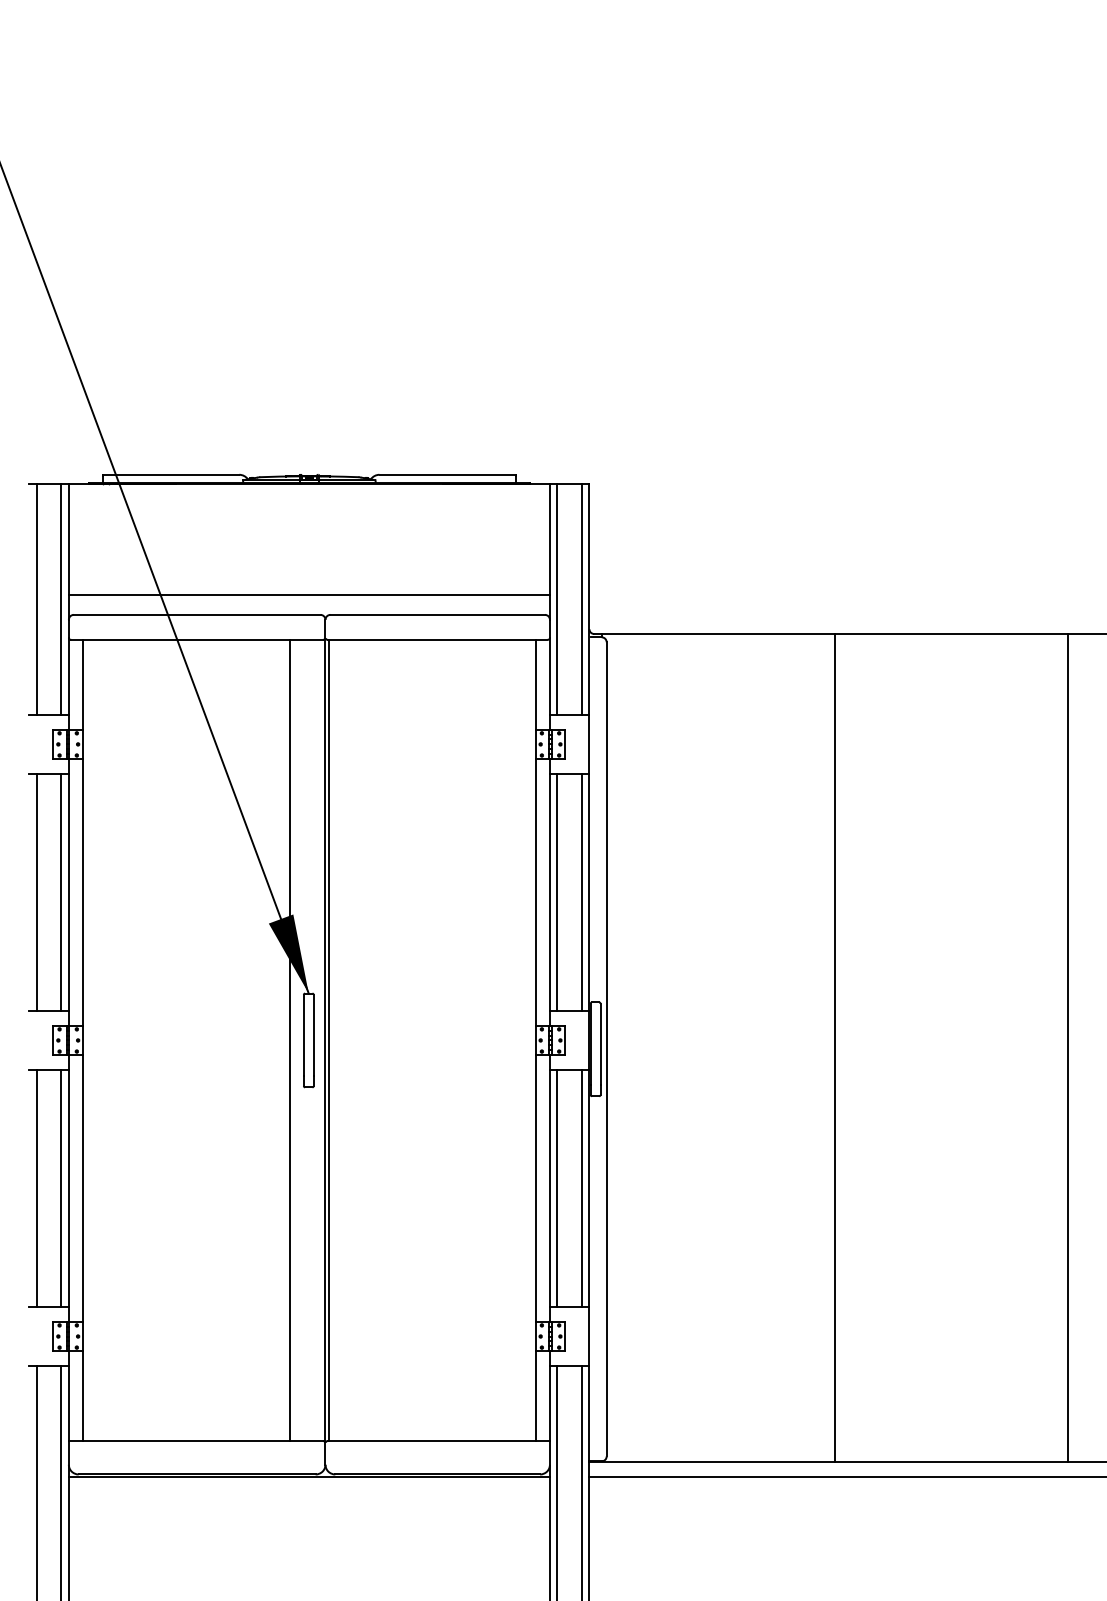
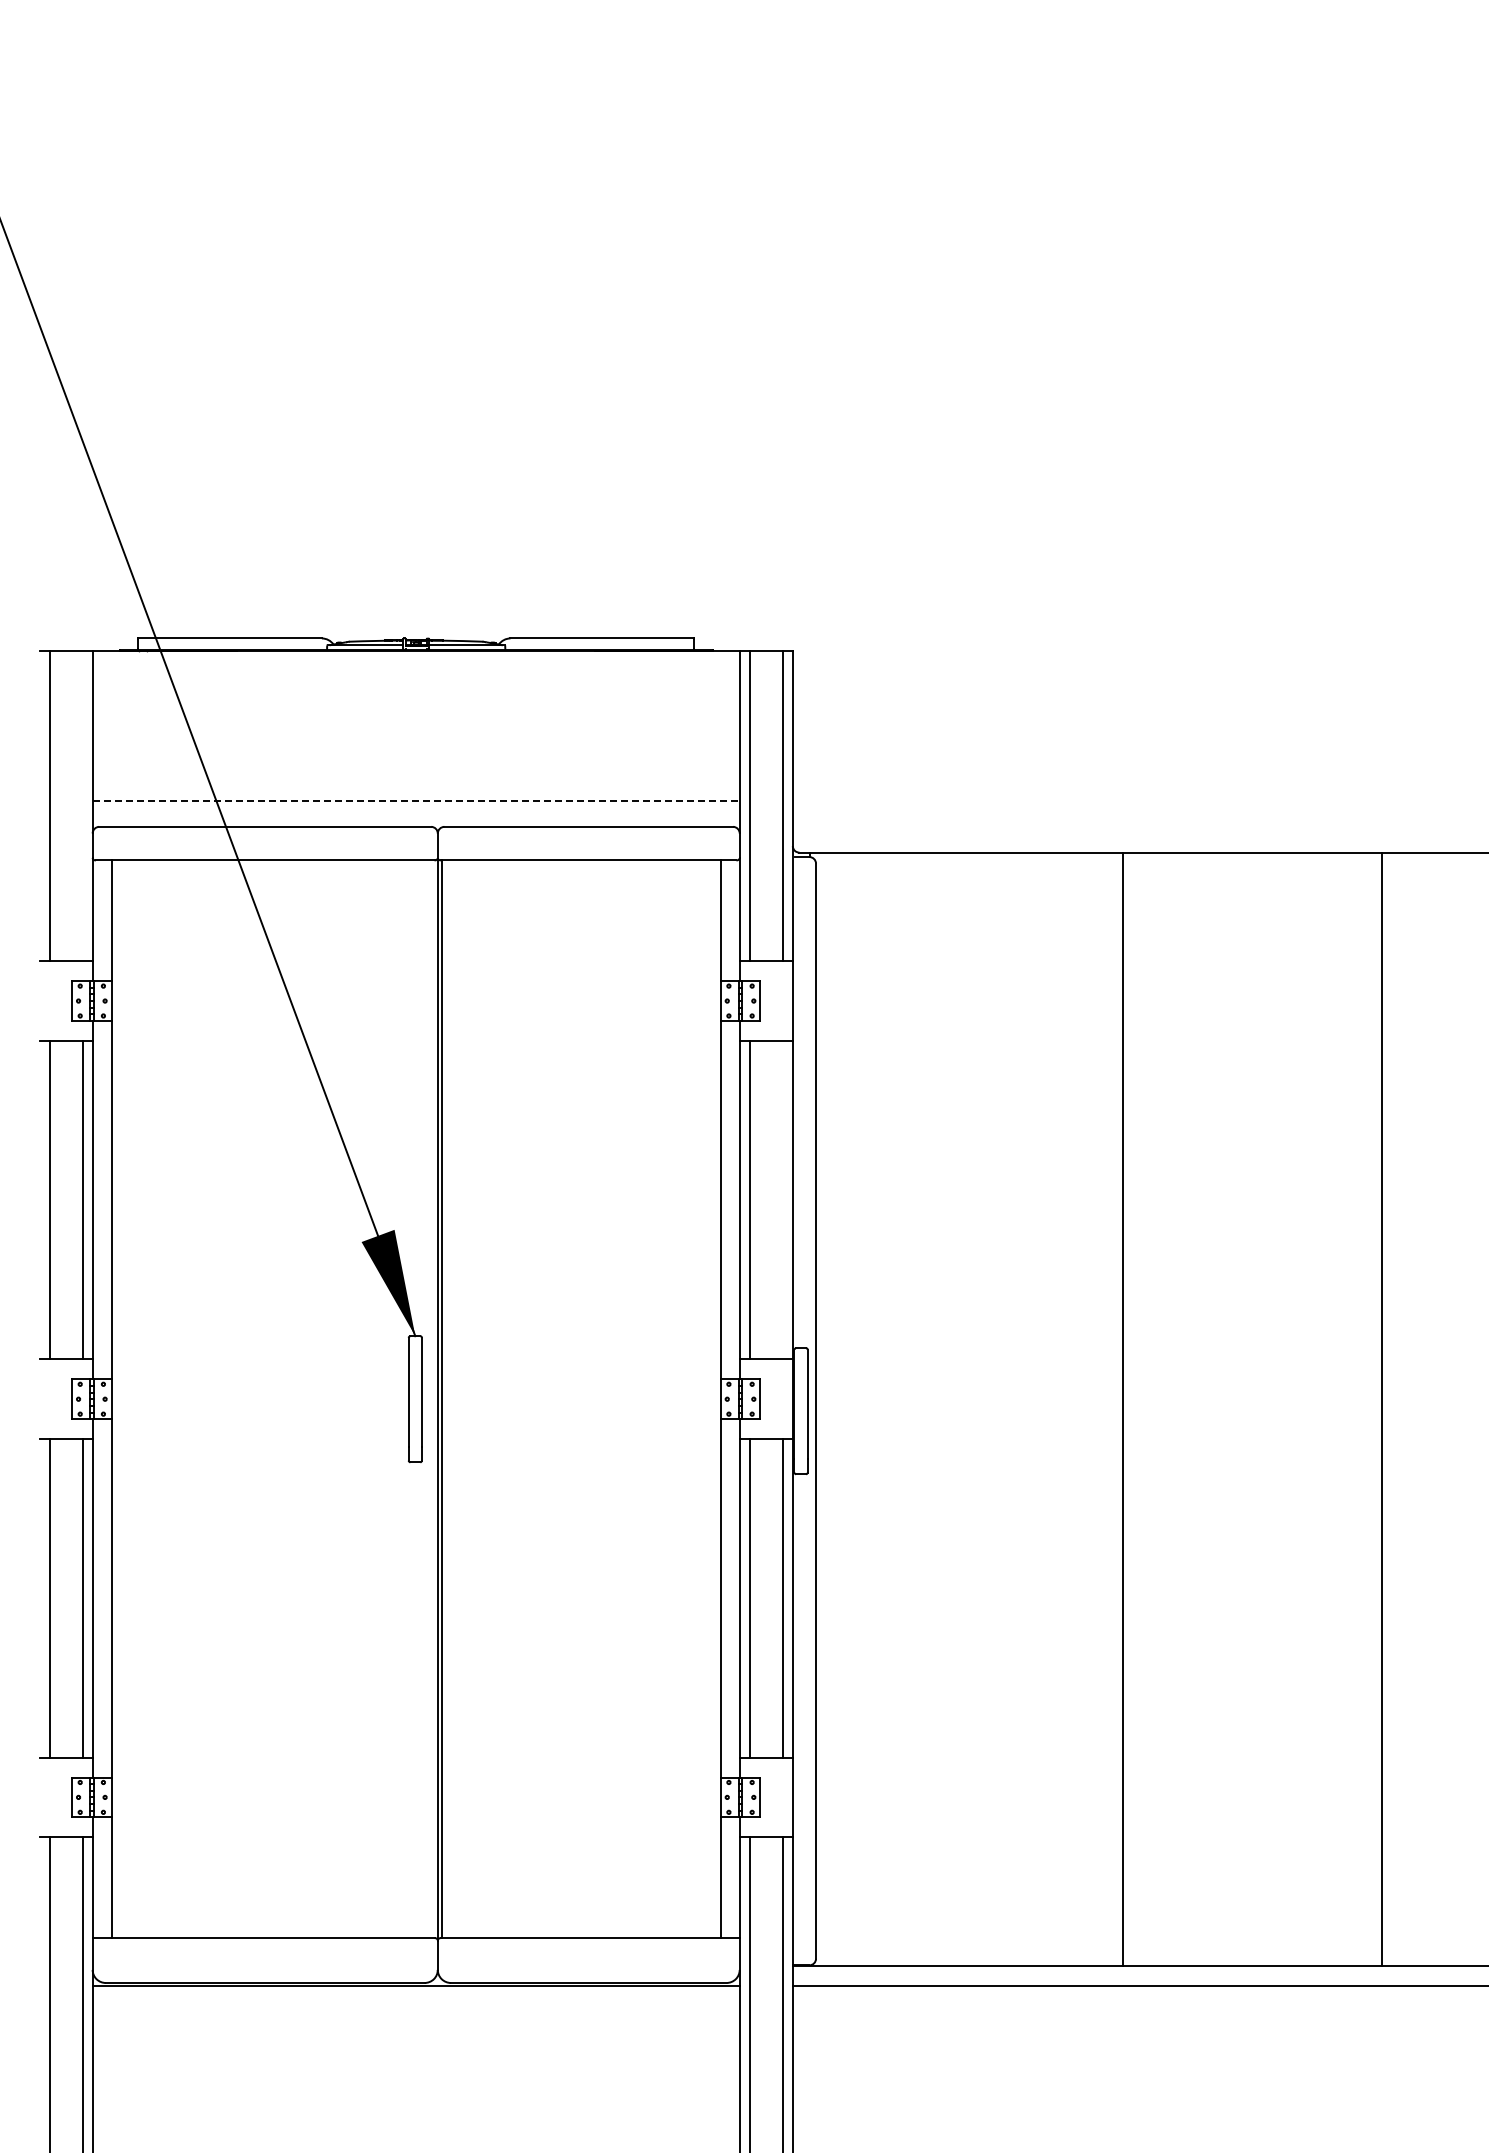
line: (309, 595) -> (416, 800), solid -> dashed
line: (61, 599) -> (82, 805), removed
line: (581, 891) -> (782, 1199), removed
line: (290, 1040) -> (390, 1399), removed
line: (1068, 1048) -> (1381, 1409), moved

